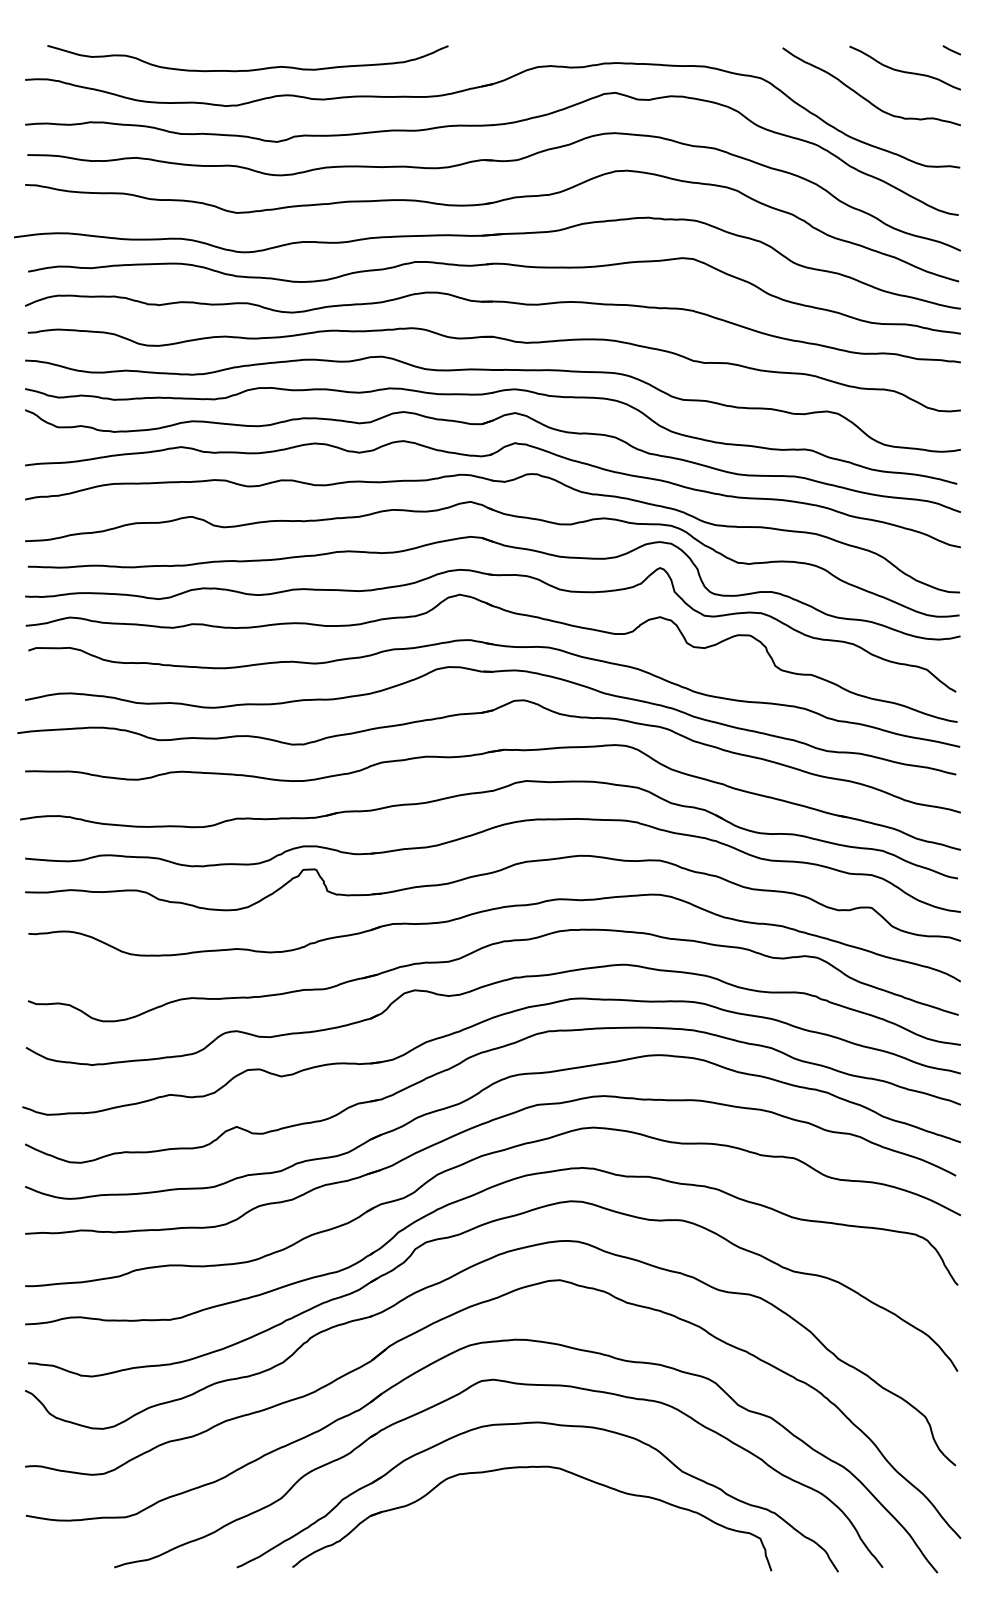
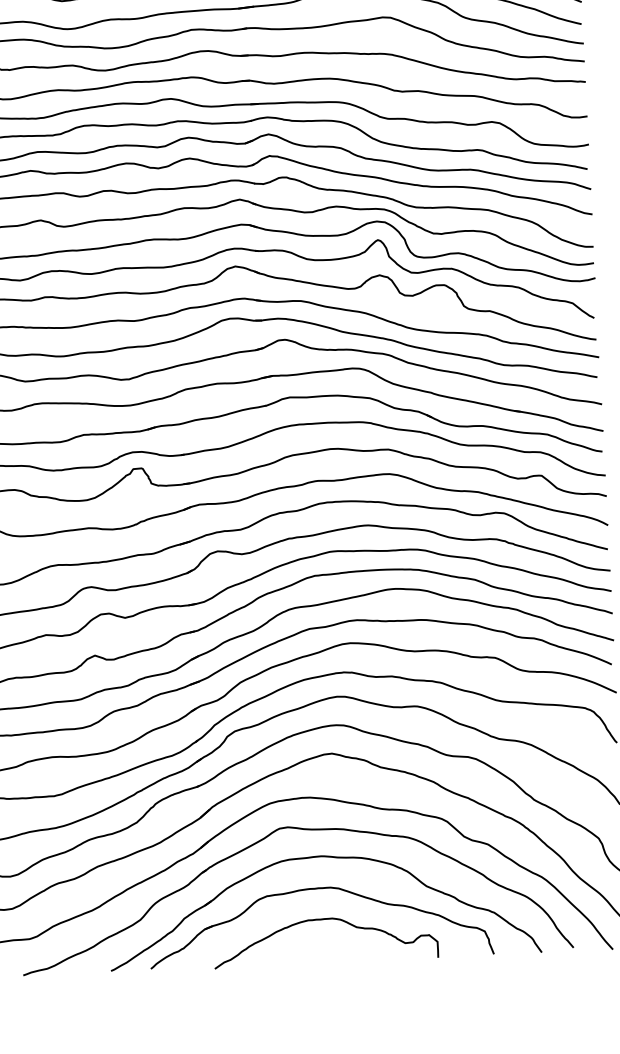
curve: (536, 1511) -> (323, 920), added

